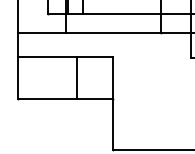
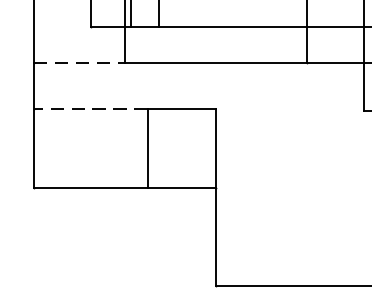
line: (41, 32) -> (79, 62), solid -> dashed
line: (47, 56) -> (90, 107), solid -> dashed

